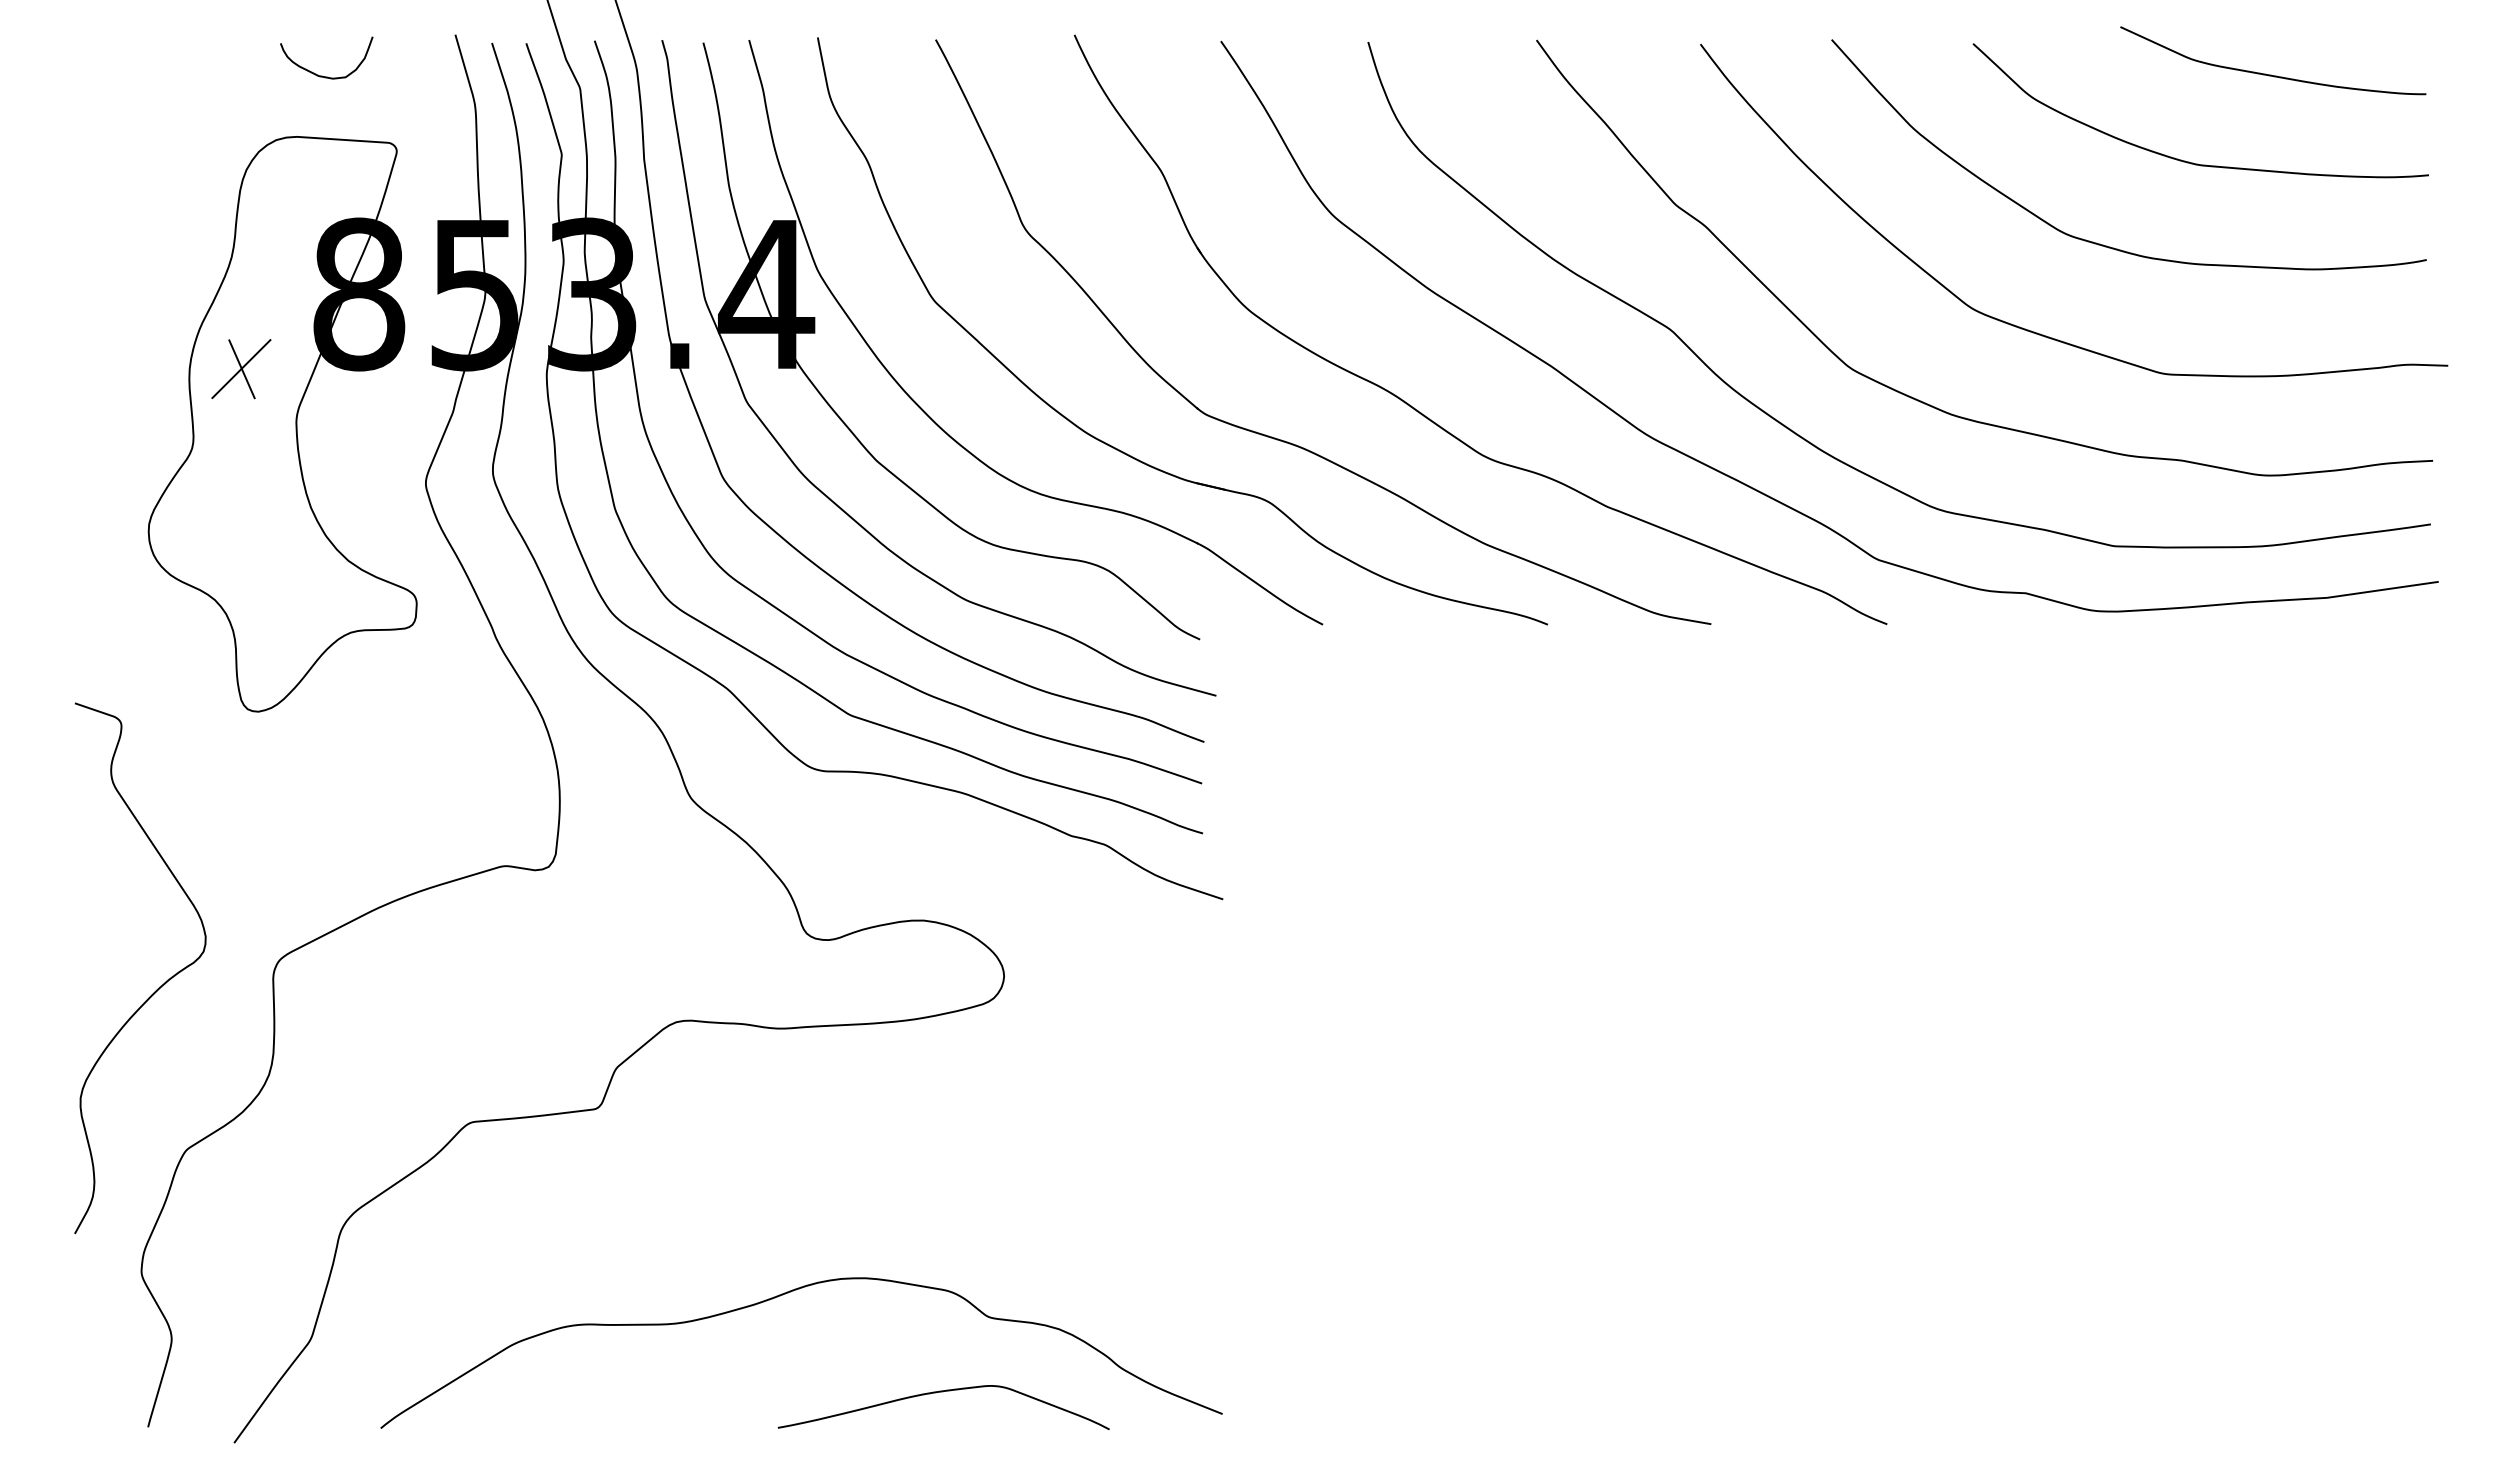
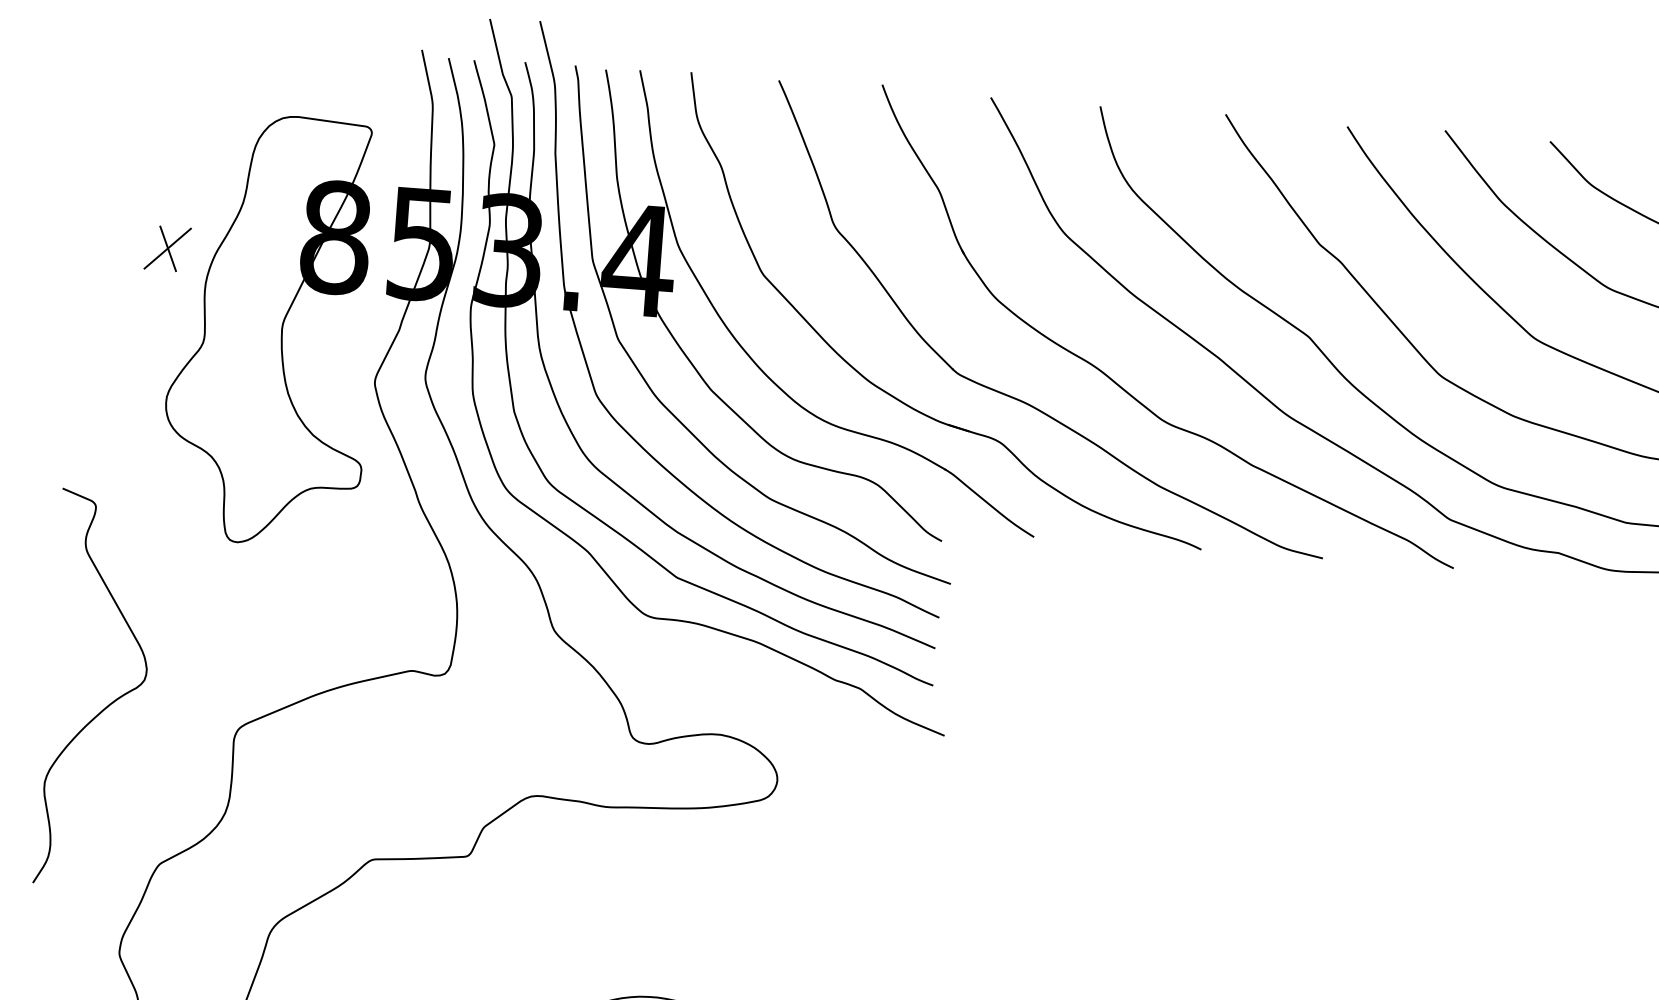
curve: (322, 75) -> (320, 72), removed
part: (241, 369) -> (167, 248), moved
curve: (159, 986) -> (109, 703), moved

